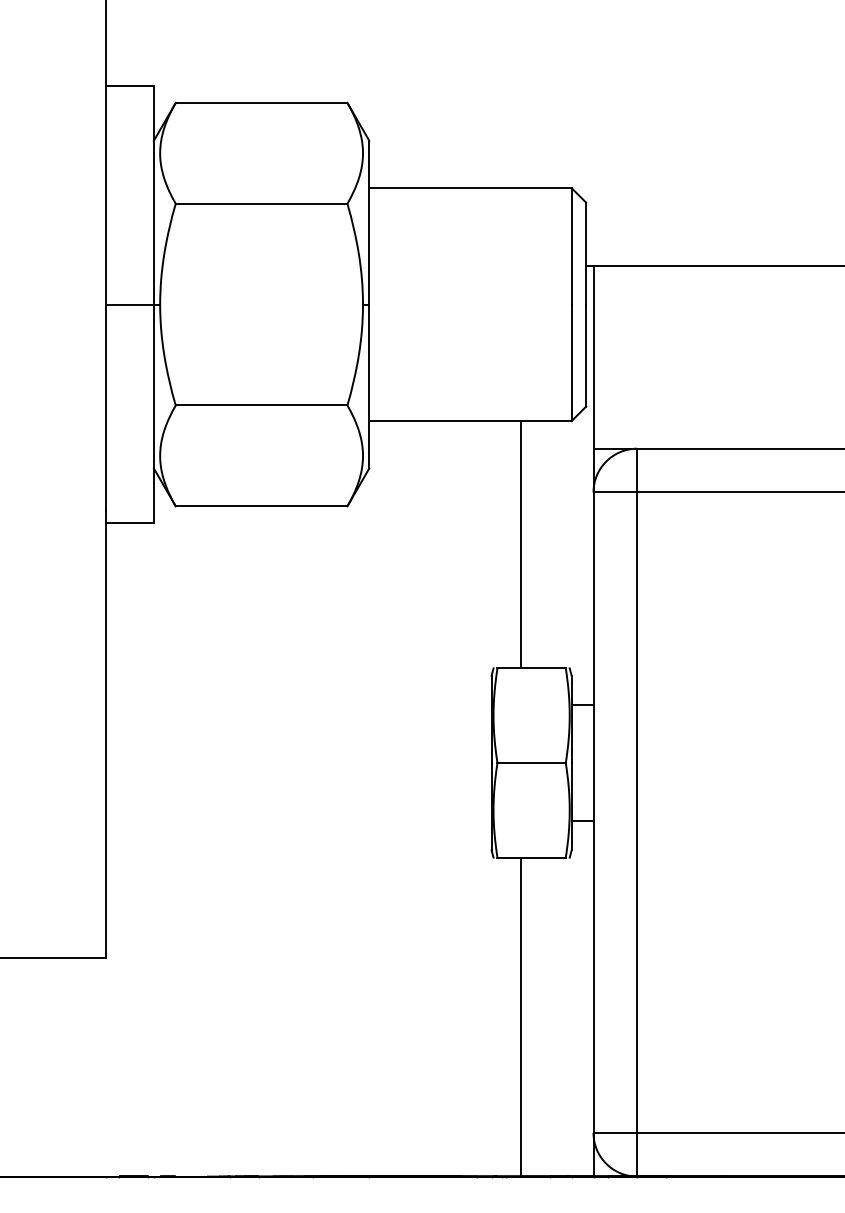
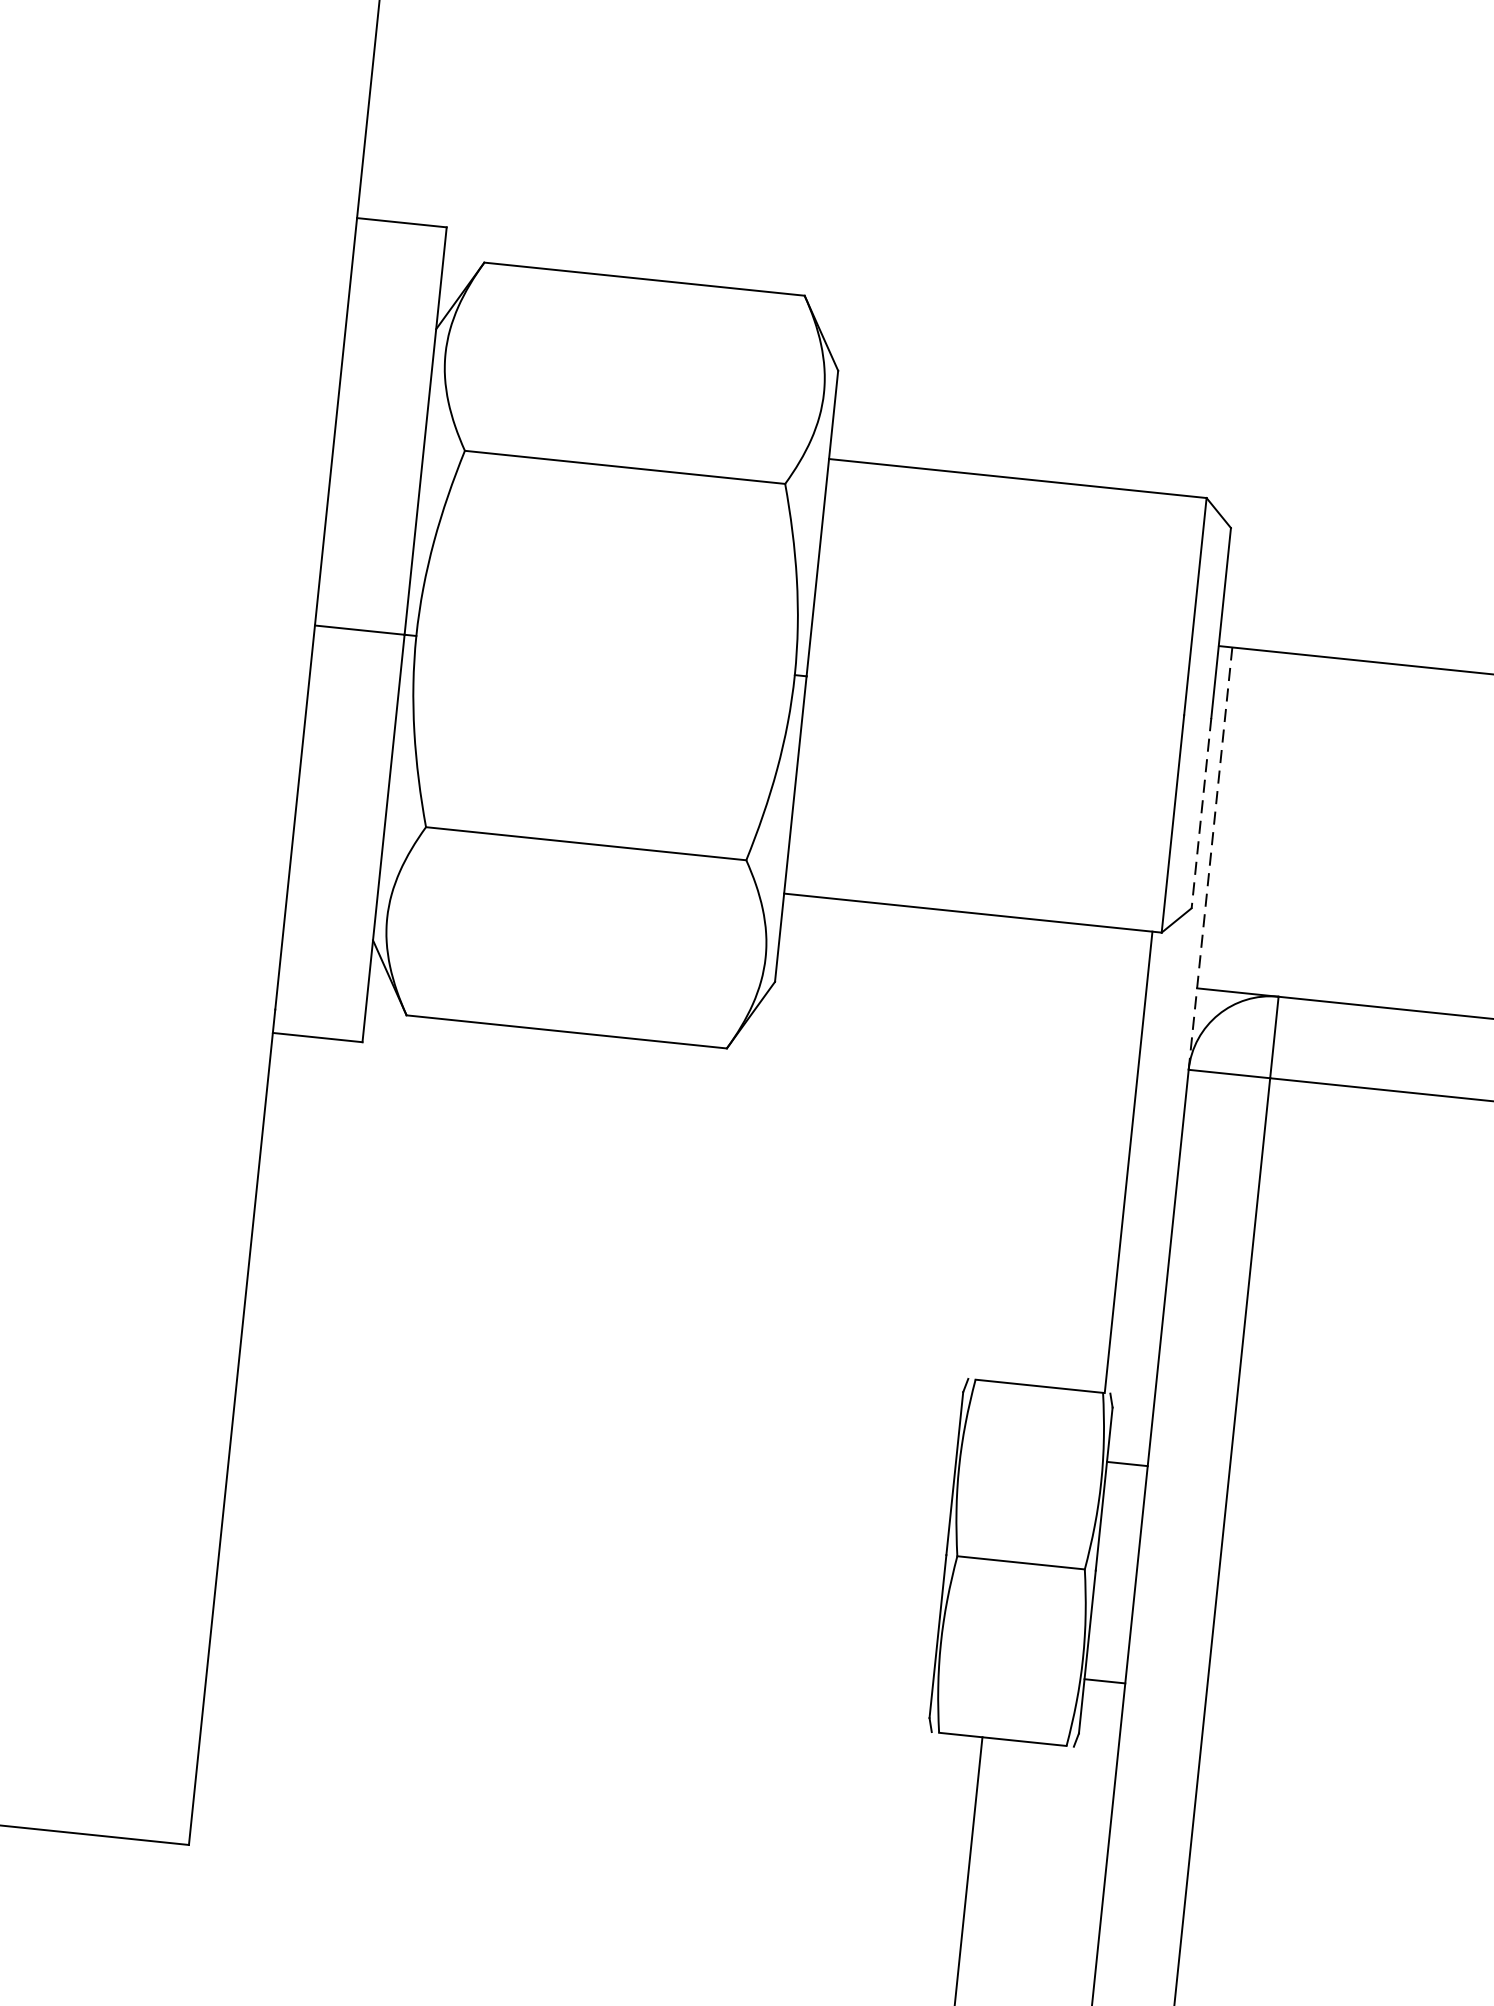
line: (586, 355) -> (1202, 813), solid -> dashed
line: (593, 379) -> (1210, 859), solid -> dashed
line: (520, 544) -> (1128, 1161), moved

